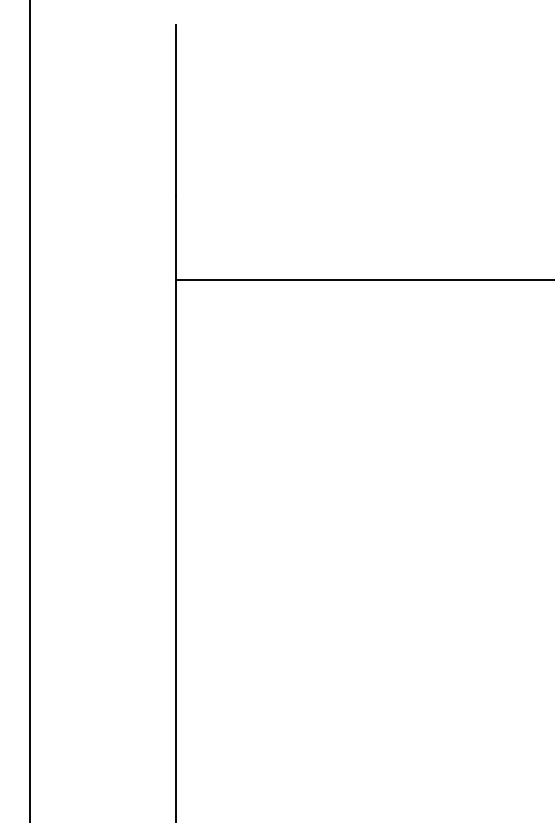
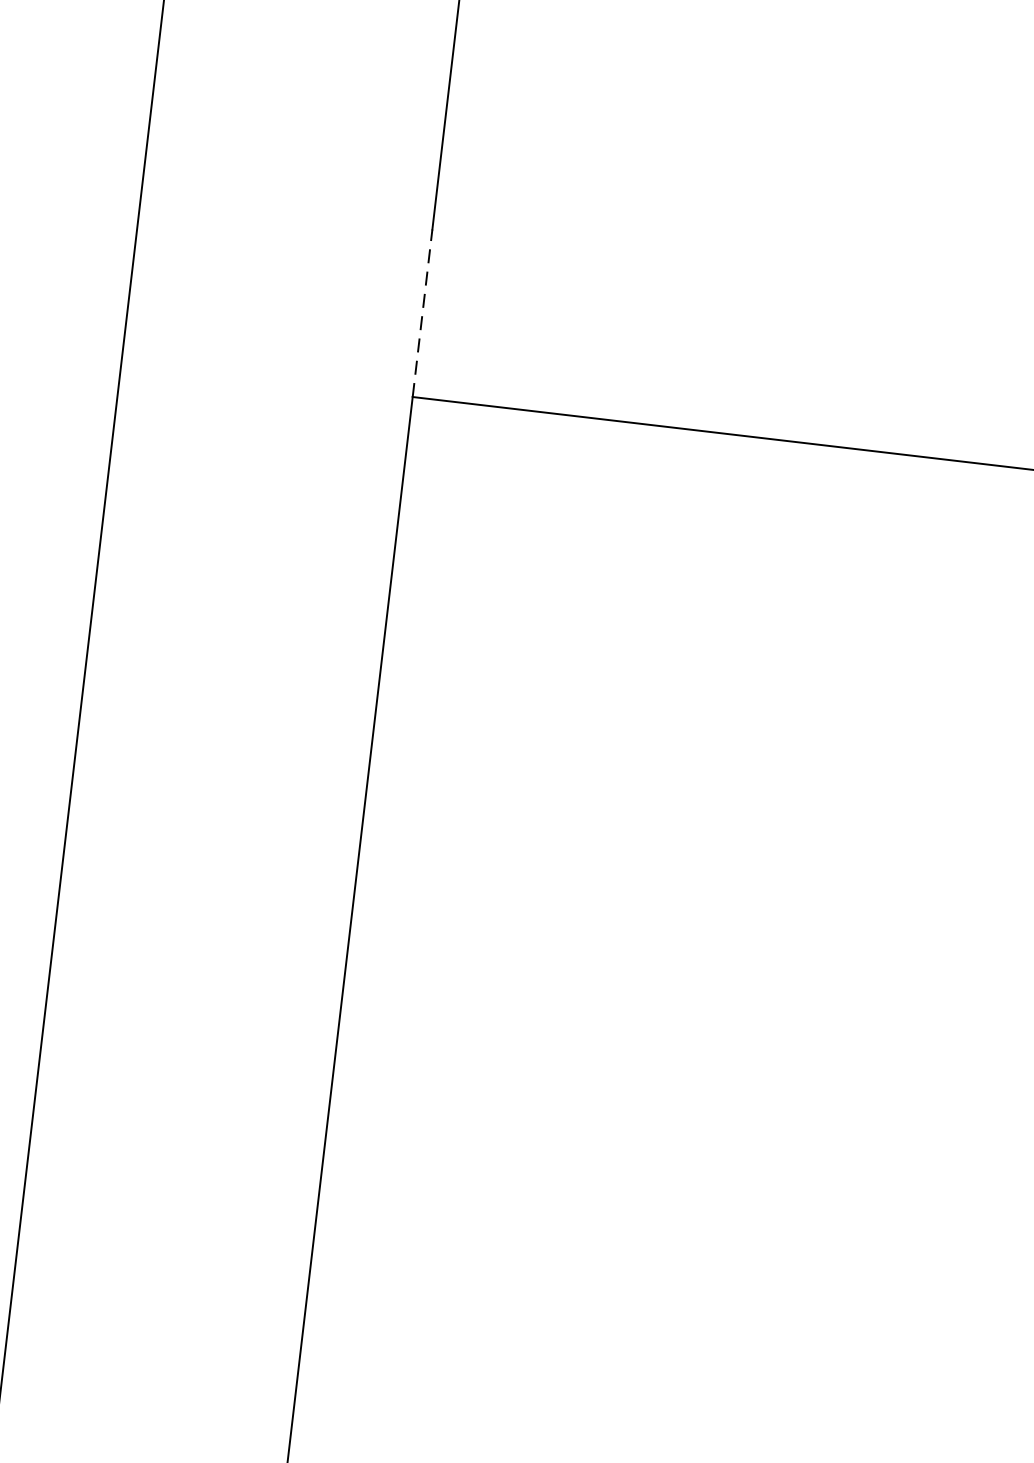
line: (176, 237) -> (422, 313), solid -> dashed

